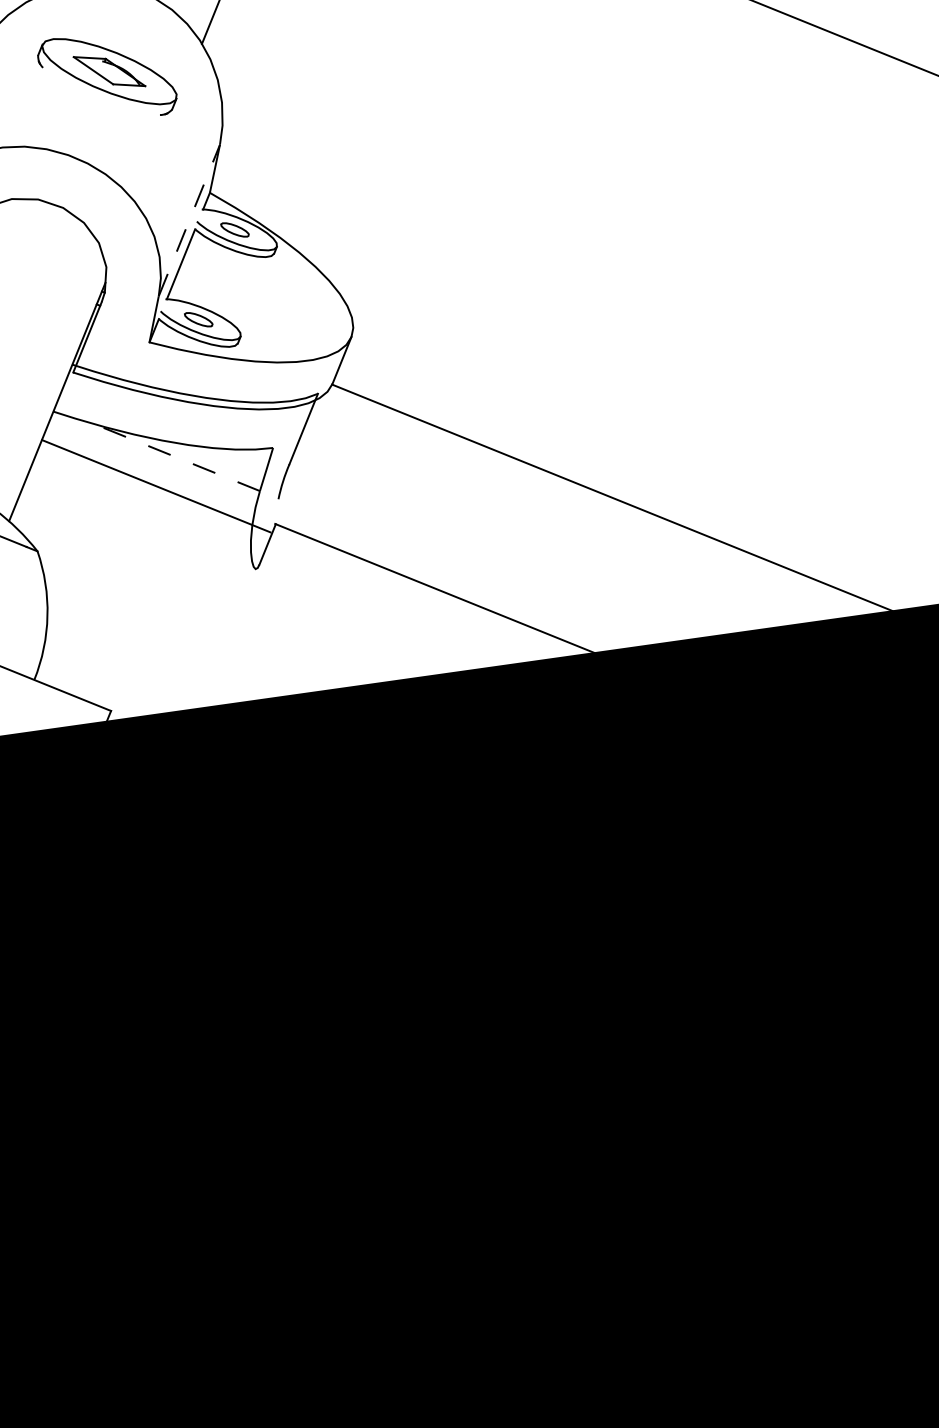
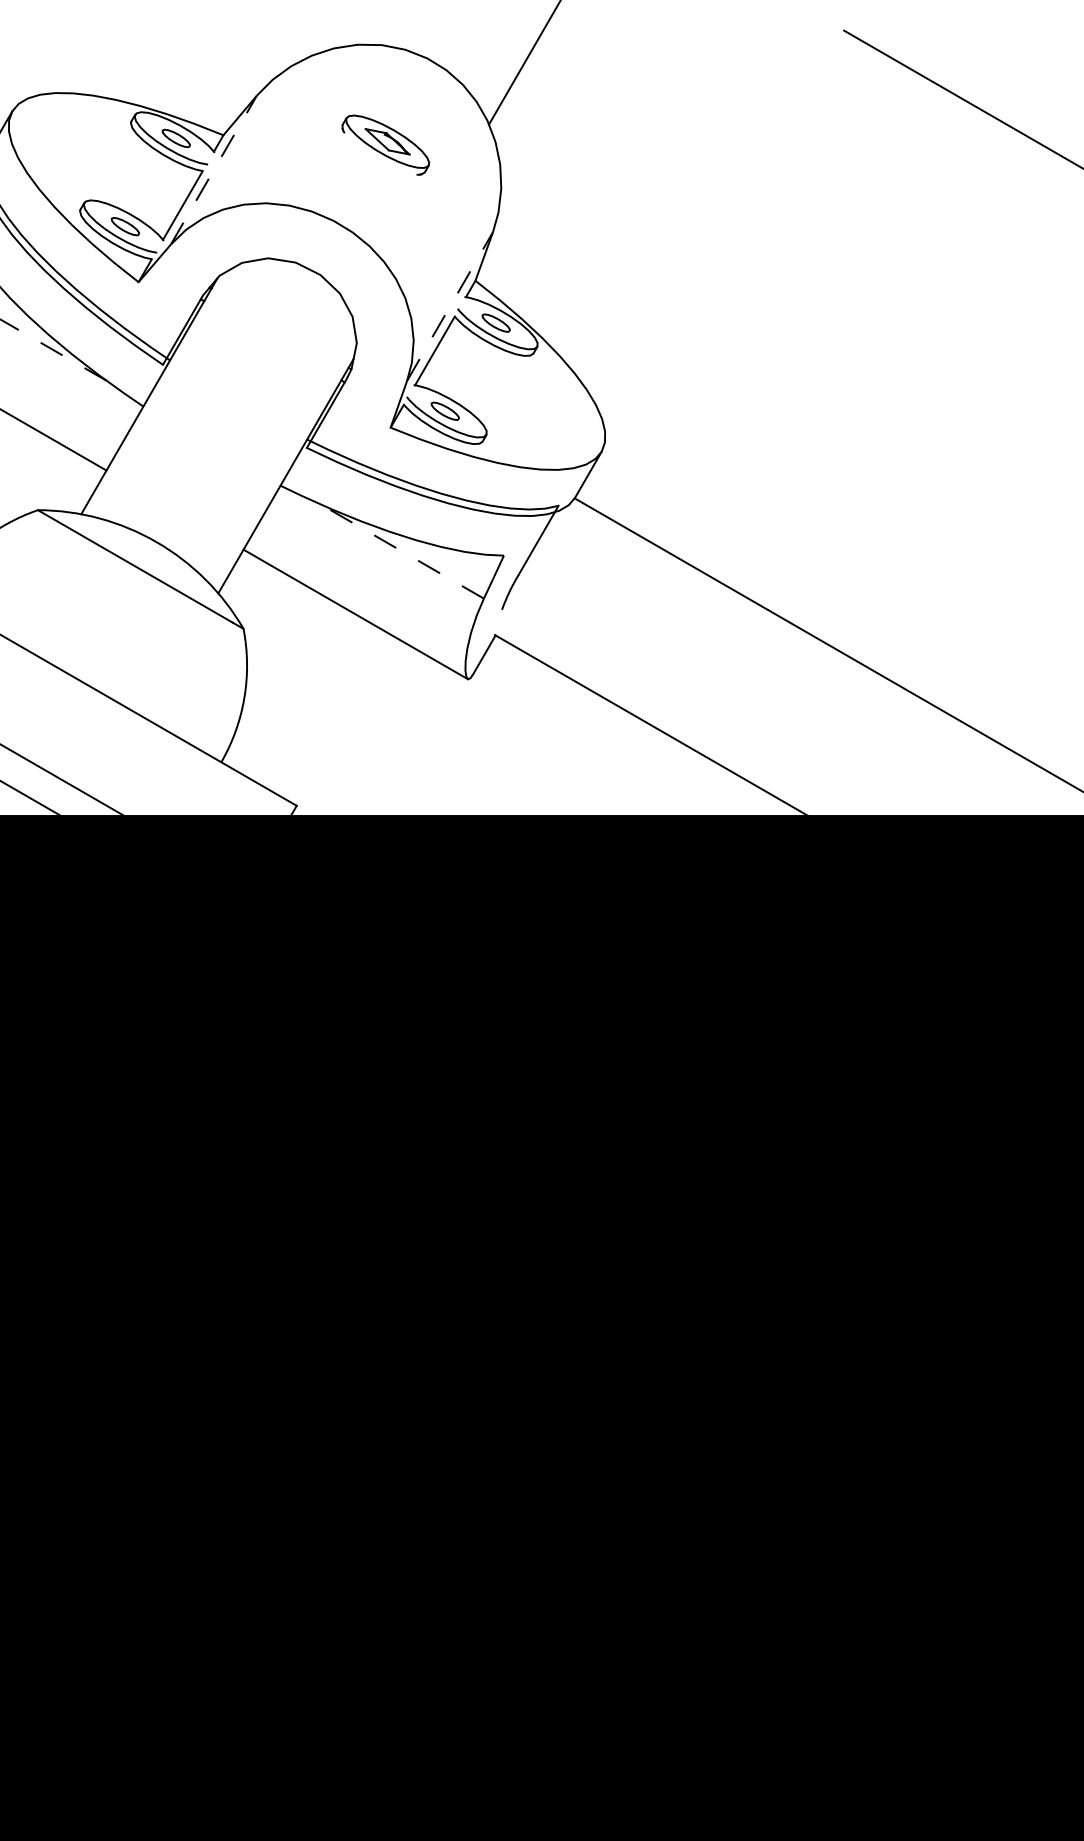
part: (107, 76) -> (385, 144), size x0.62
line: (156, 486) -> (355, 614), moved

